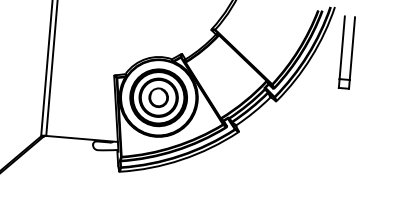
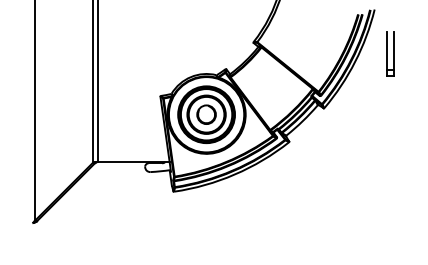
part: (347, 52) -> (390, 53), size x0.6

